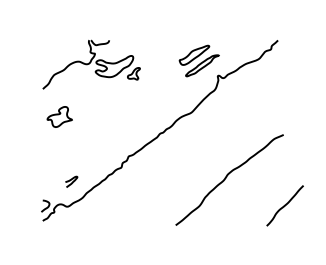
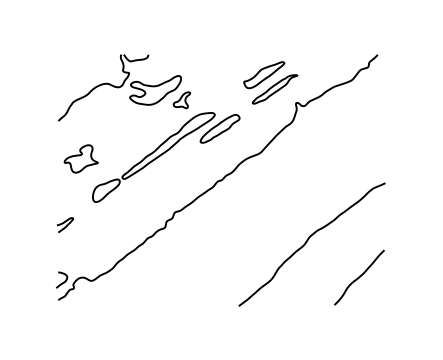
part: (122, 115) -> (166, 157), added
curve: (70, 180) -> (64, 223), moved
curve: (285, 205) -> (359, 277), moved

